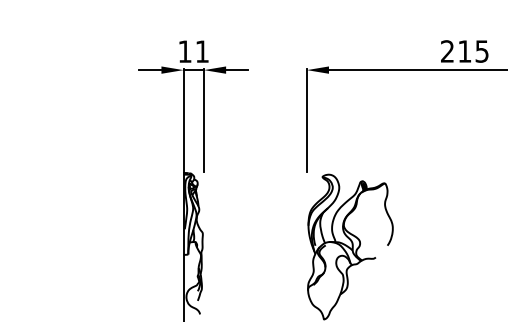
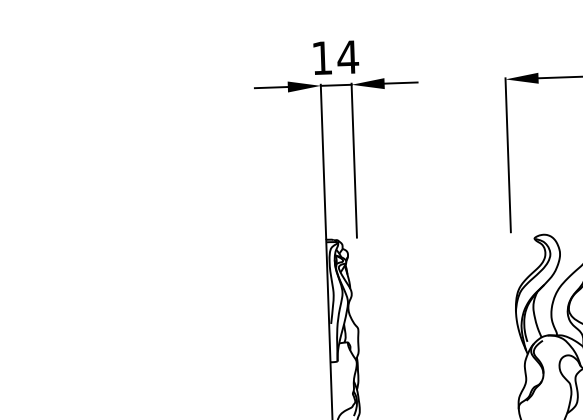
text: (202, 51) -> (348, 57), 11 -> 14

